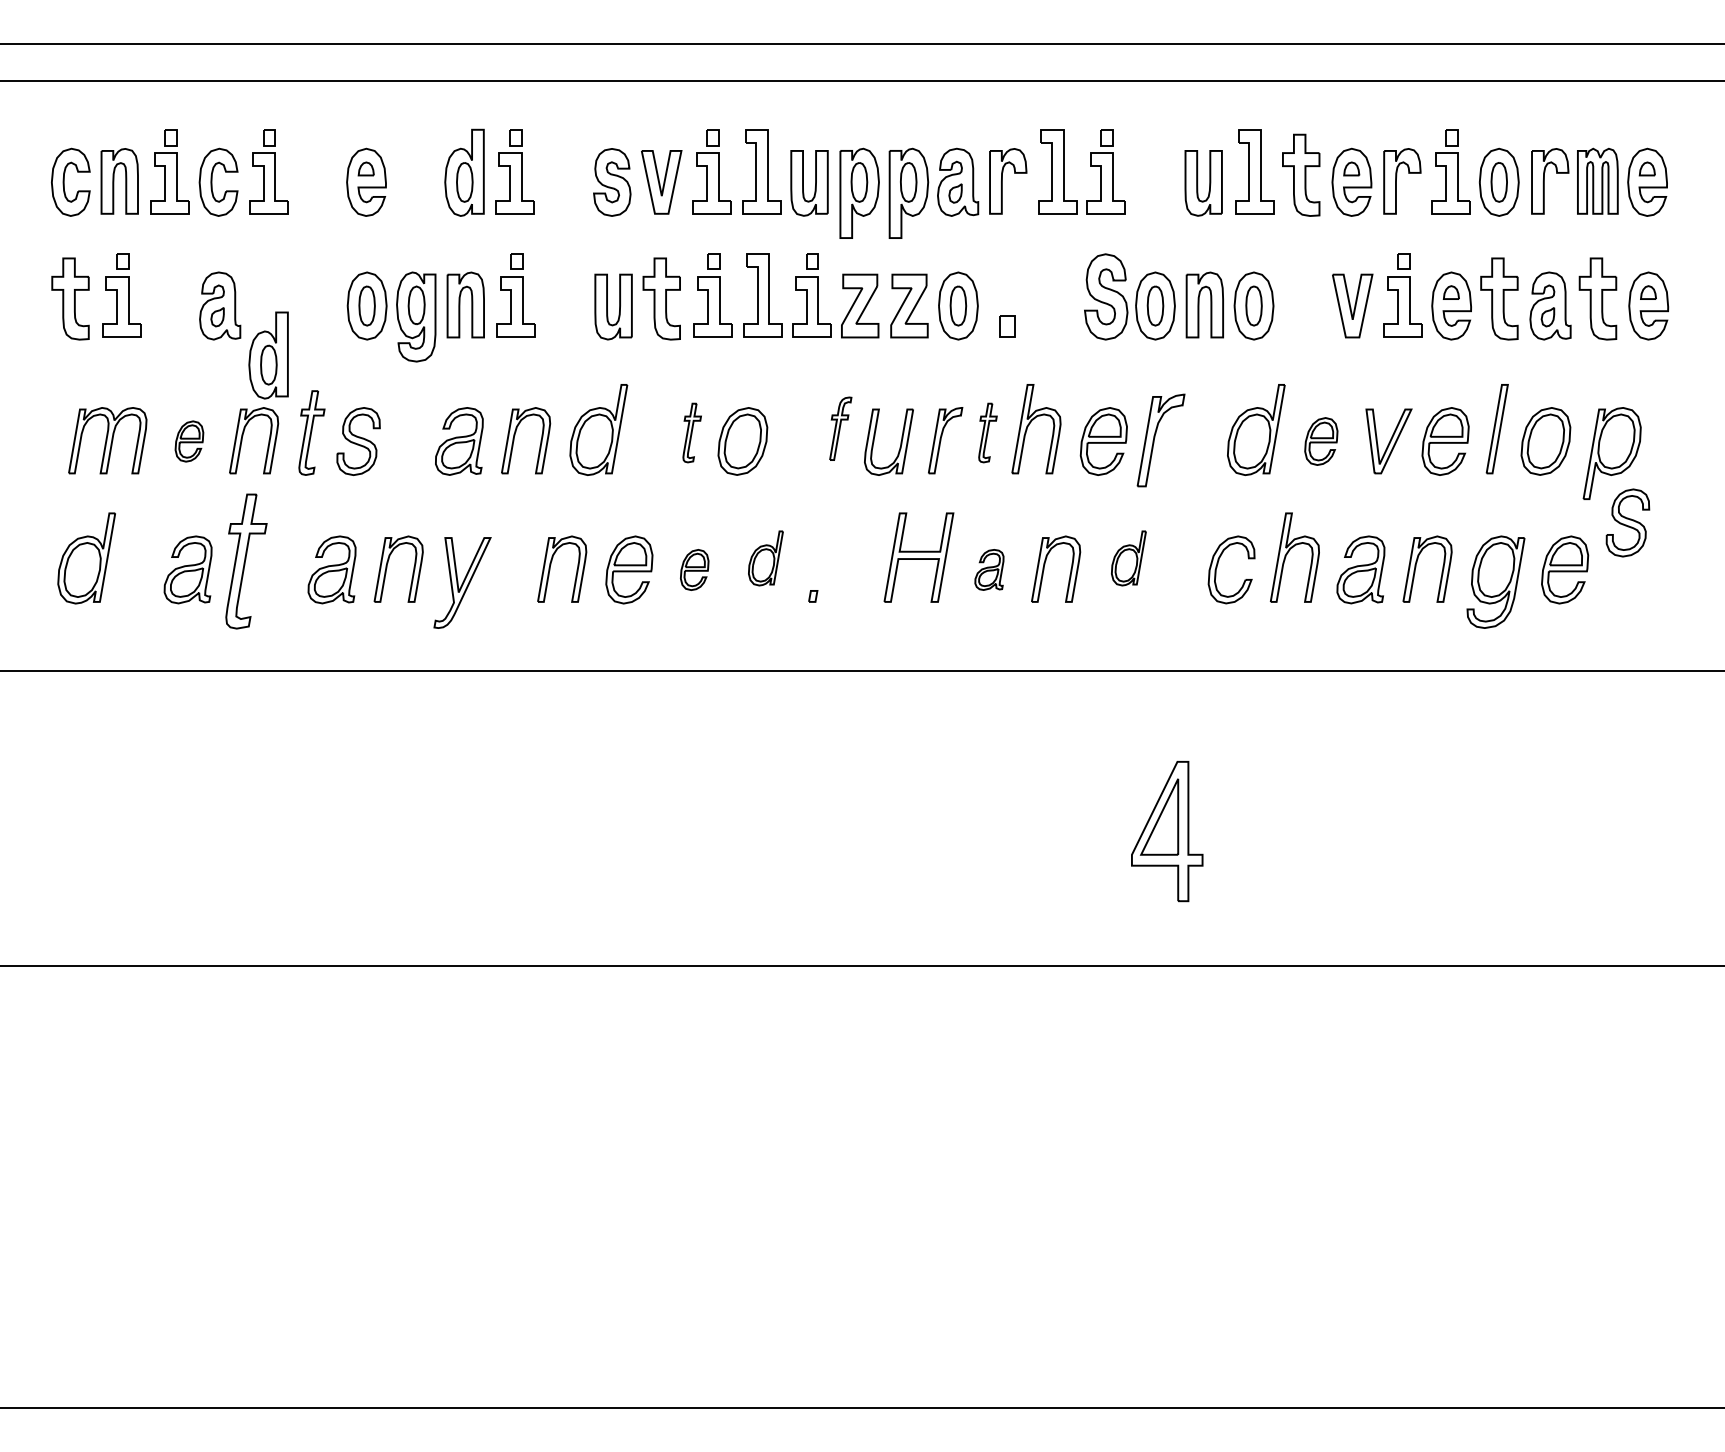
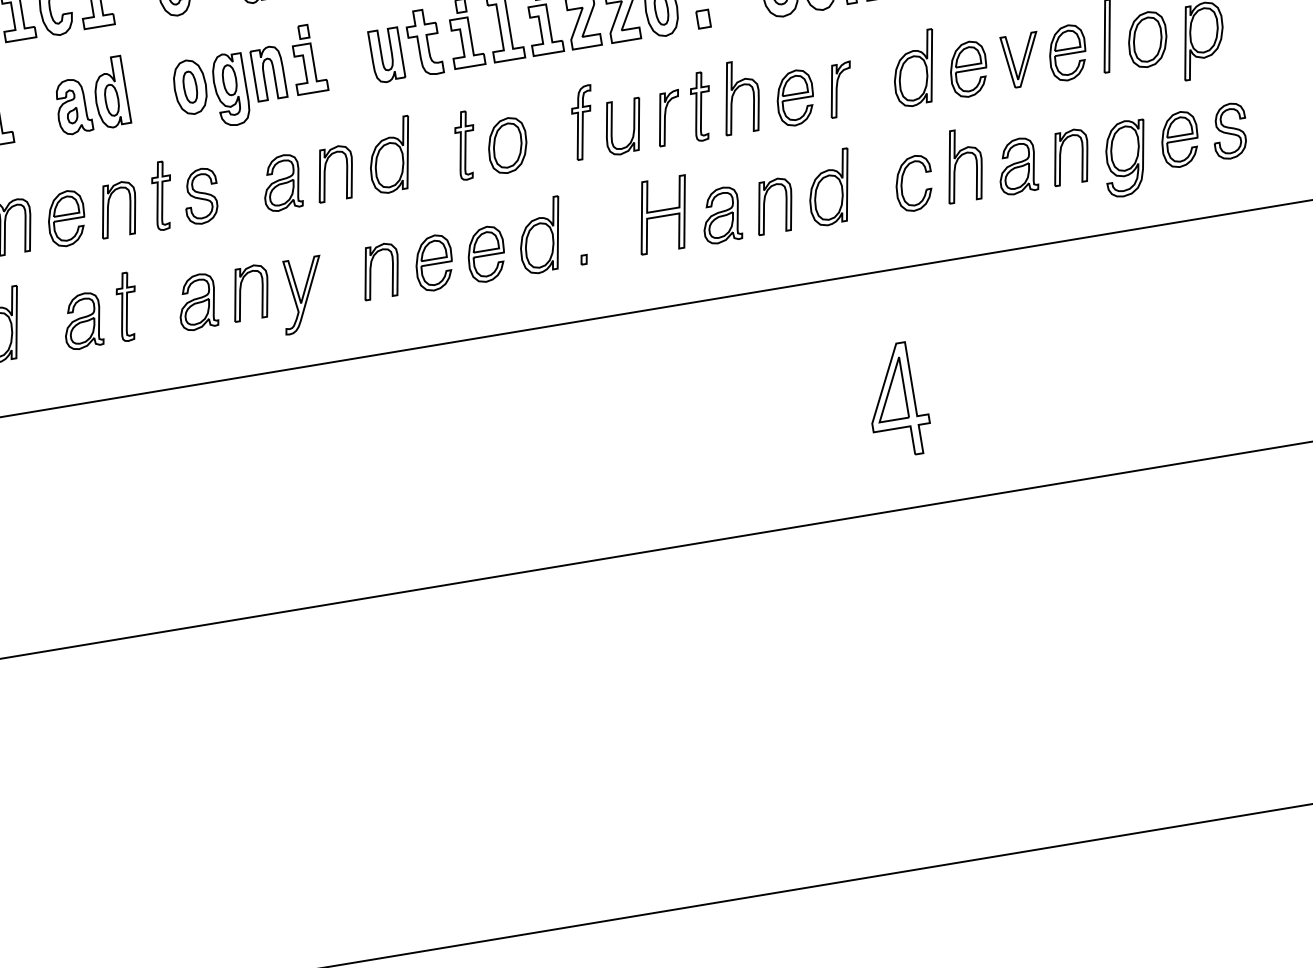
part: (268, 355) -> (110, 92), moved
part: (840, 428) -> (583, 122), size x1.43
part: (691, 432) -> (465, 145), size x1.43
part: (987, 432) -> (701, 106), size x1.43
part: (1160, 440) -> (840, 89), size x0.71
part: (189, 441) -> (66, 218), size x1.67
part: (1321, 441) -> (968, 69), size x1.43
part: (1627, 522) -> (1229, 130), moved
part: (765, 558) -> (541, 235), size x1.67
part: (1128, 558) -> (830, 187), size x1.67
part: (245, 561) -> (127, 306), size x0.62
part: (694, 569) -> (485, 254), size x1.67
part: (989, 569) -> (721, 215), size x1.67

